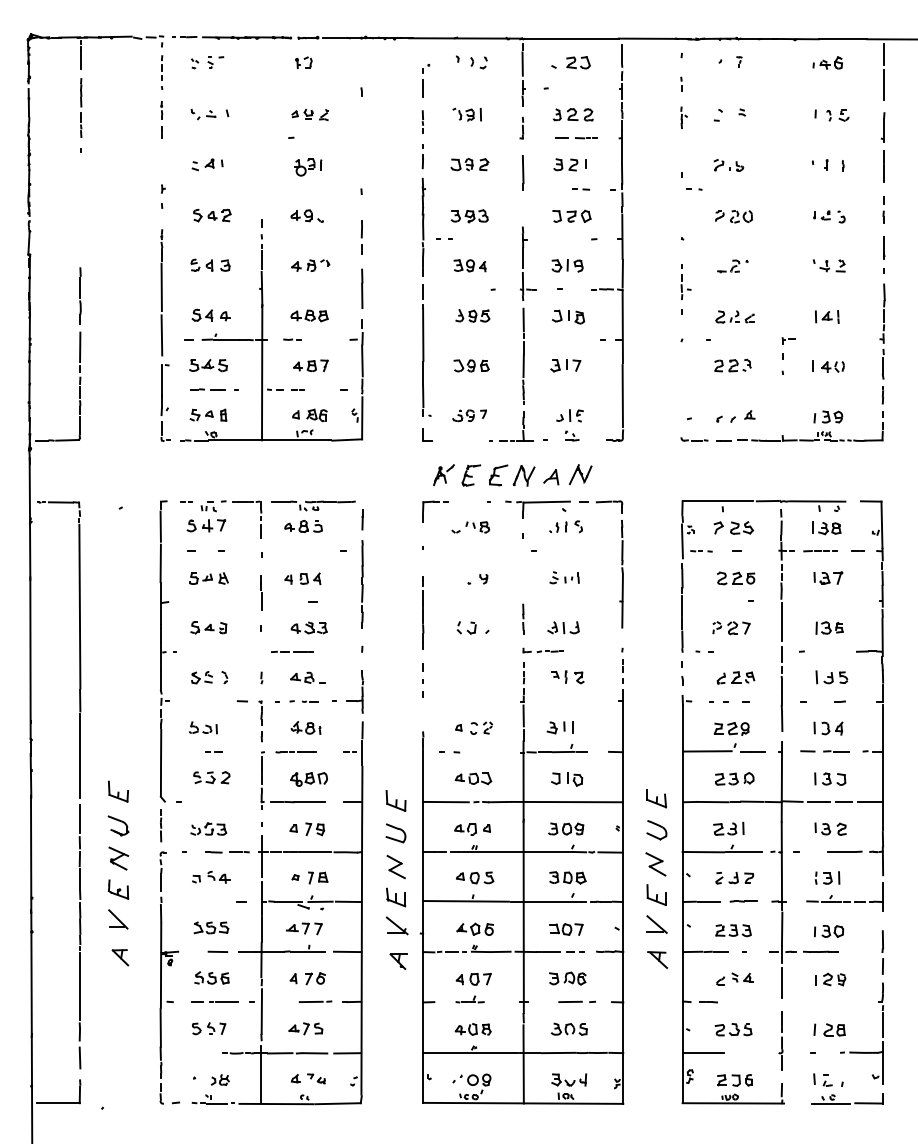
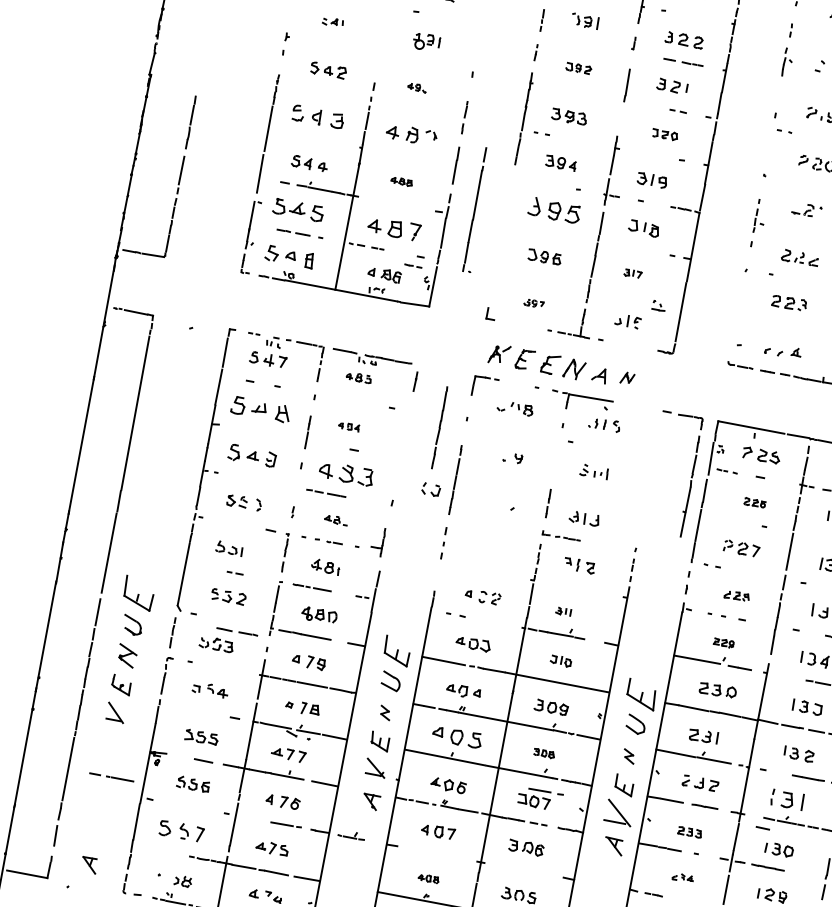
part: (683, 117) -> (787, 62), size x1.4
part: (521, 127) -> (633, 42), size x0.6
part: (422, 156) -> (535, 52), size x0.7
part: (207, 164) -> (333, 21), size x0.7
part: (469, 164) -> (578, 68), size x0.7
part: (306, 215) -> (416, 87), size x0.6
part: (571, 215) -> (664, 134), size x0.7
part: (210, 264) -> (318, 116), size x1.4
part: (310, 265) -> (411, 134), size x1.4
part: (309, 315) -> (401, 181), size x0.6
part: (472, 315) -> (554, 210), size x1.6
line: (292, 339) -> (413, 265), moved
part: (426, 350) -> (477, 210), moved
part: (208, 365) -> (298, 210), size x1.4
part: (310, 365) -> (393, 228), size x1.6
part: (565, 365) -> (632, 273), size x0.6
part: (208, 414) -> (289, 256), size x1.4
part: (469, 415) -> (534, 303), size x0.6
part: (572, 435) -> (659, 305), moved
part: (580, 474) -> (627, 378), size x0.6
part: (303, 526) -> (358, 377), size x0.7
part: (621, 564) -> (691, 477), moved
part: (208, 578) -> (260, 409), size x1.6
part: (302, 578) -> (348, 426), size x0.6
part: (736, 578) -> (755, 503), size x0.6
line: (362, 584) -> (439, 427), moved
part: (208, 627) -> (252, 455), size x1.4
part: (308, 627) -> (345, 473), size x1.6
part: (466, 627) -> (430, 489), moved
part: (307, 677) -> (335, 519), size x0.7
part: (735, 677) -> (736, 595), size x0.7
part: (355, 691) -> (378, 541), size x0.7
part: (559, 727) -> (563, 611), size x0.6
part: (731, 728) -> (723, 642), size x0.6
line: (807, 751) -> (762, 828), moved
part: (567, 779) -> (561, 661), size x0.7
part: (118, 791) -> (138, 593), size x1.6
part: (656, 798) -> (641, 694), size x1.6
part: (395, 800) -> (396, 650), size x1.4
line: (229, 852) -> (239, 632), moved
part: (655, 864) -> (628, 756), size x0.6
part: (395, 866) -> (384, 712), size x0.6
part: (475, 877) -> (457, 736), size x1.4
part: (567, 877) -> (544, 753), size x0.6
part: (827, 877) -> (787, 799), size x1.4
part: (656, 924) -> (619, 812), size x1.4
part: (733, 930) -> (690, 832), size x0.7
part: (120, 957) -> (89, 865), moved
part: (734, 978) -> (682, 877), size x0.6
part: (469, 999) -> (351, 834), moved
line: (213, 1001) -> (109, 776), moved
part: (576, 1001) -> (545, 791), moved
part: (209, 1028) -> (182, 831), size x1.4
part: (472, 1029) -> (428, 878), size x0.6

